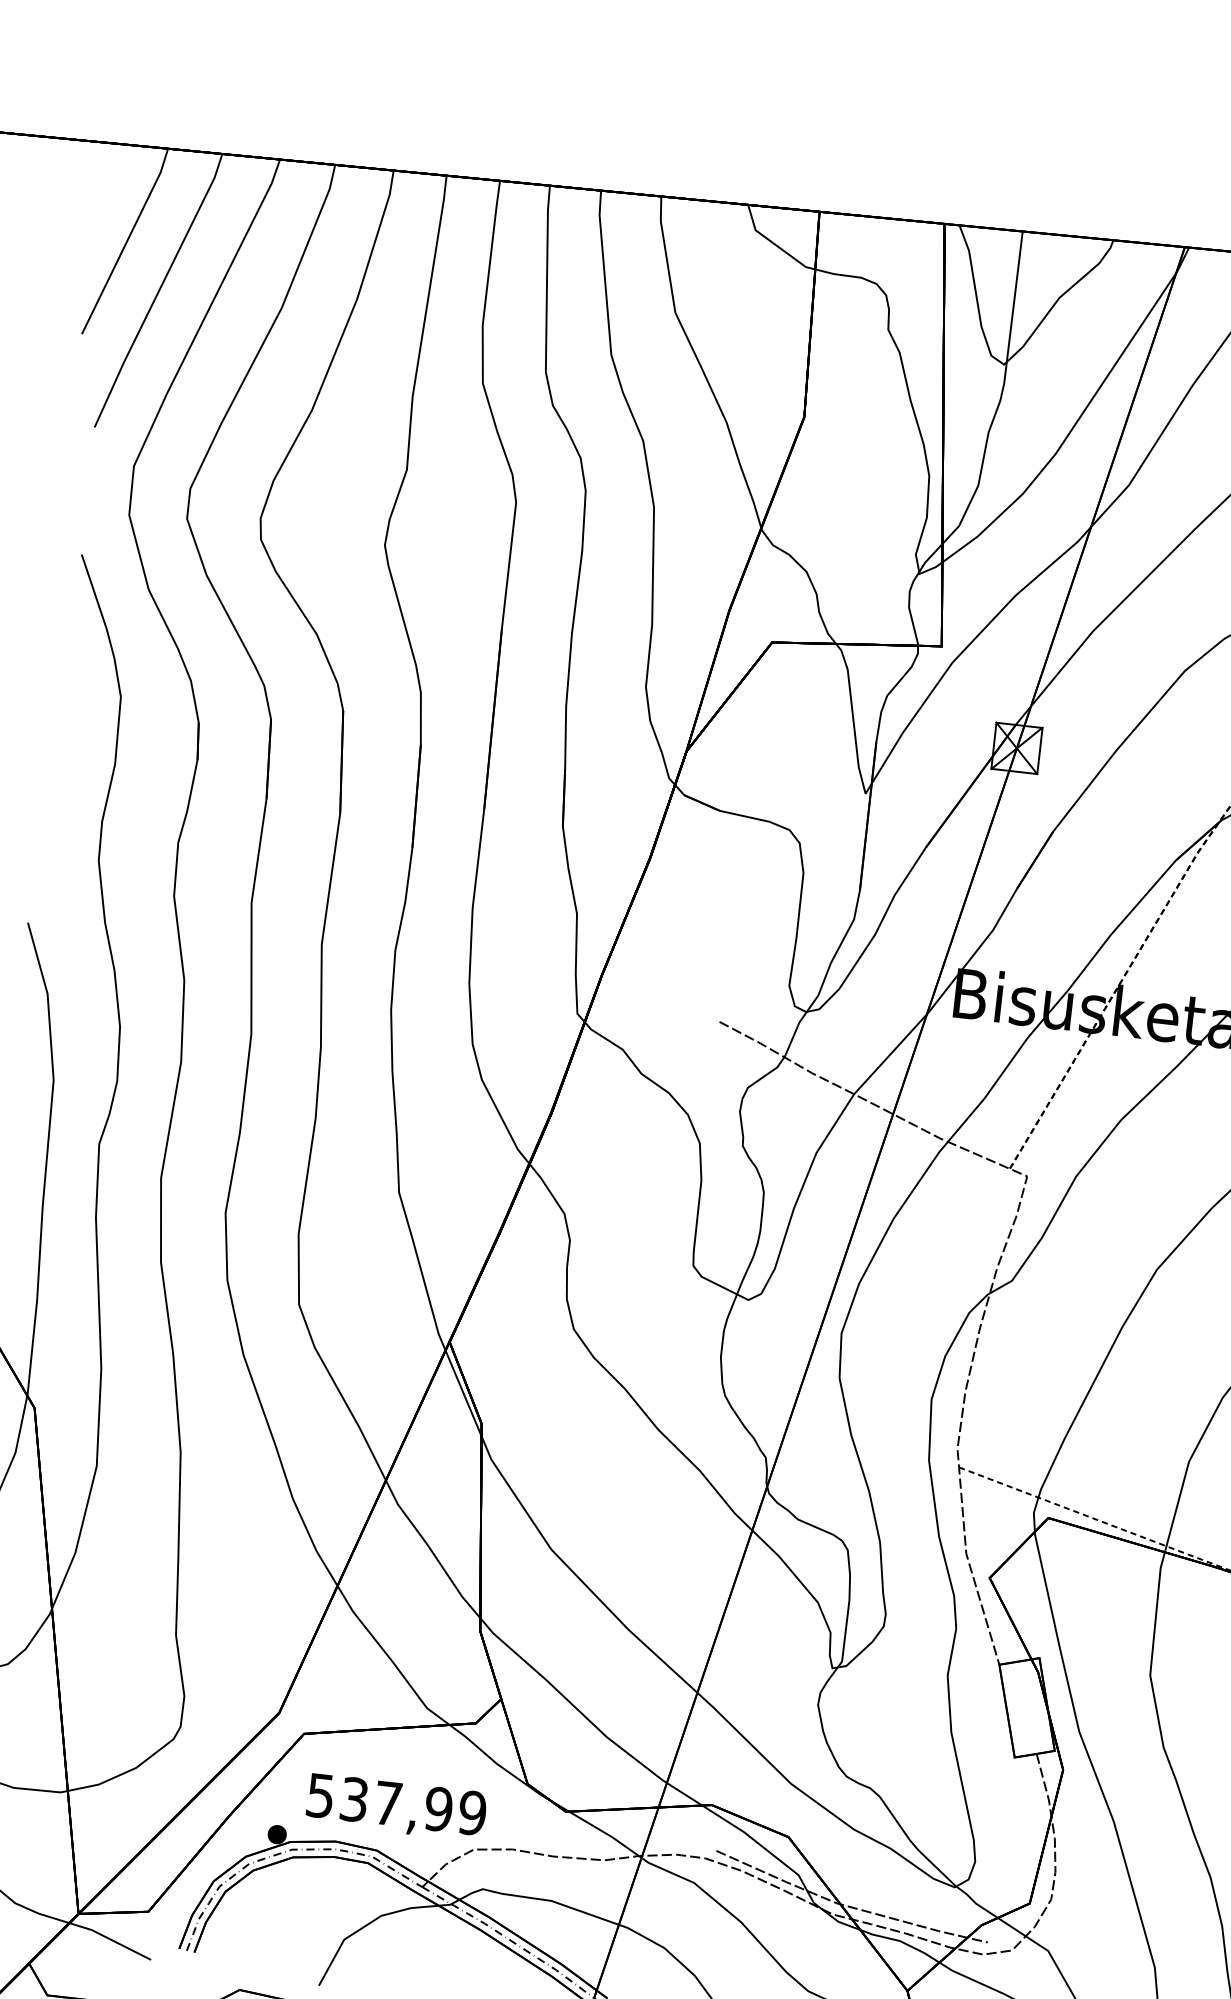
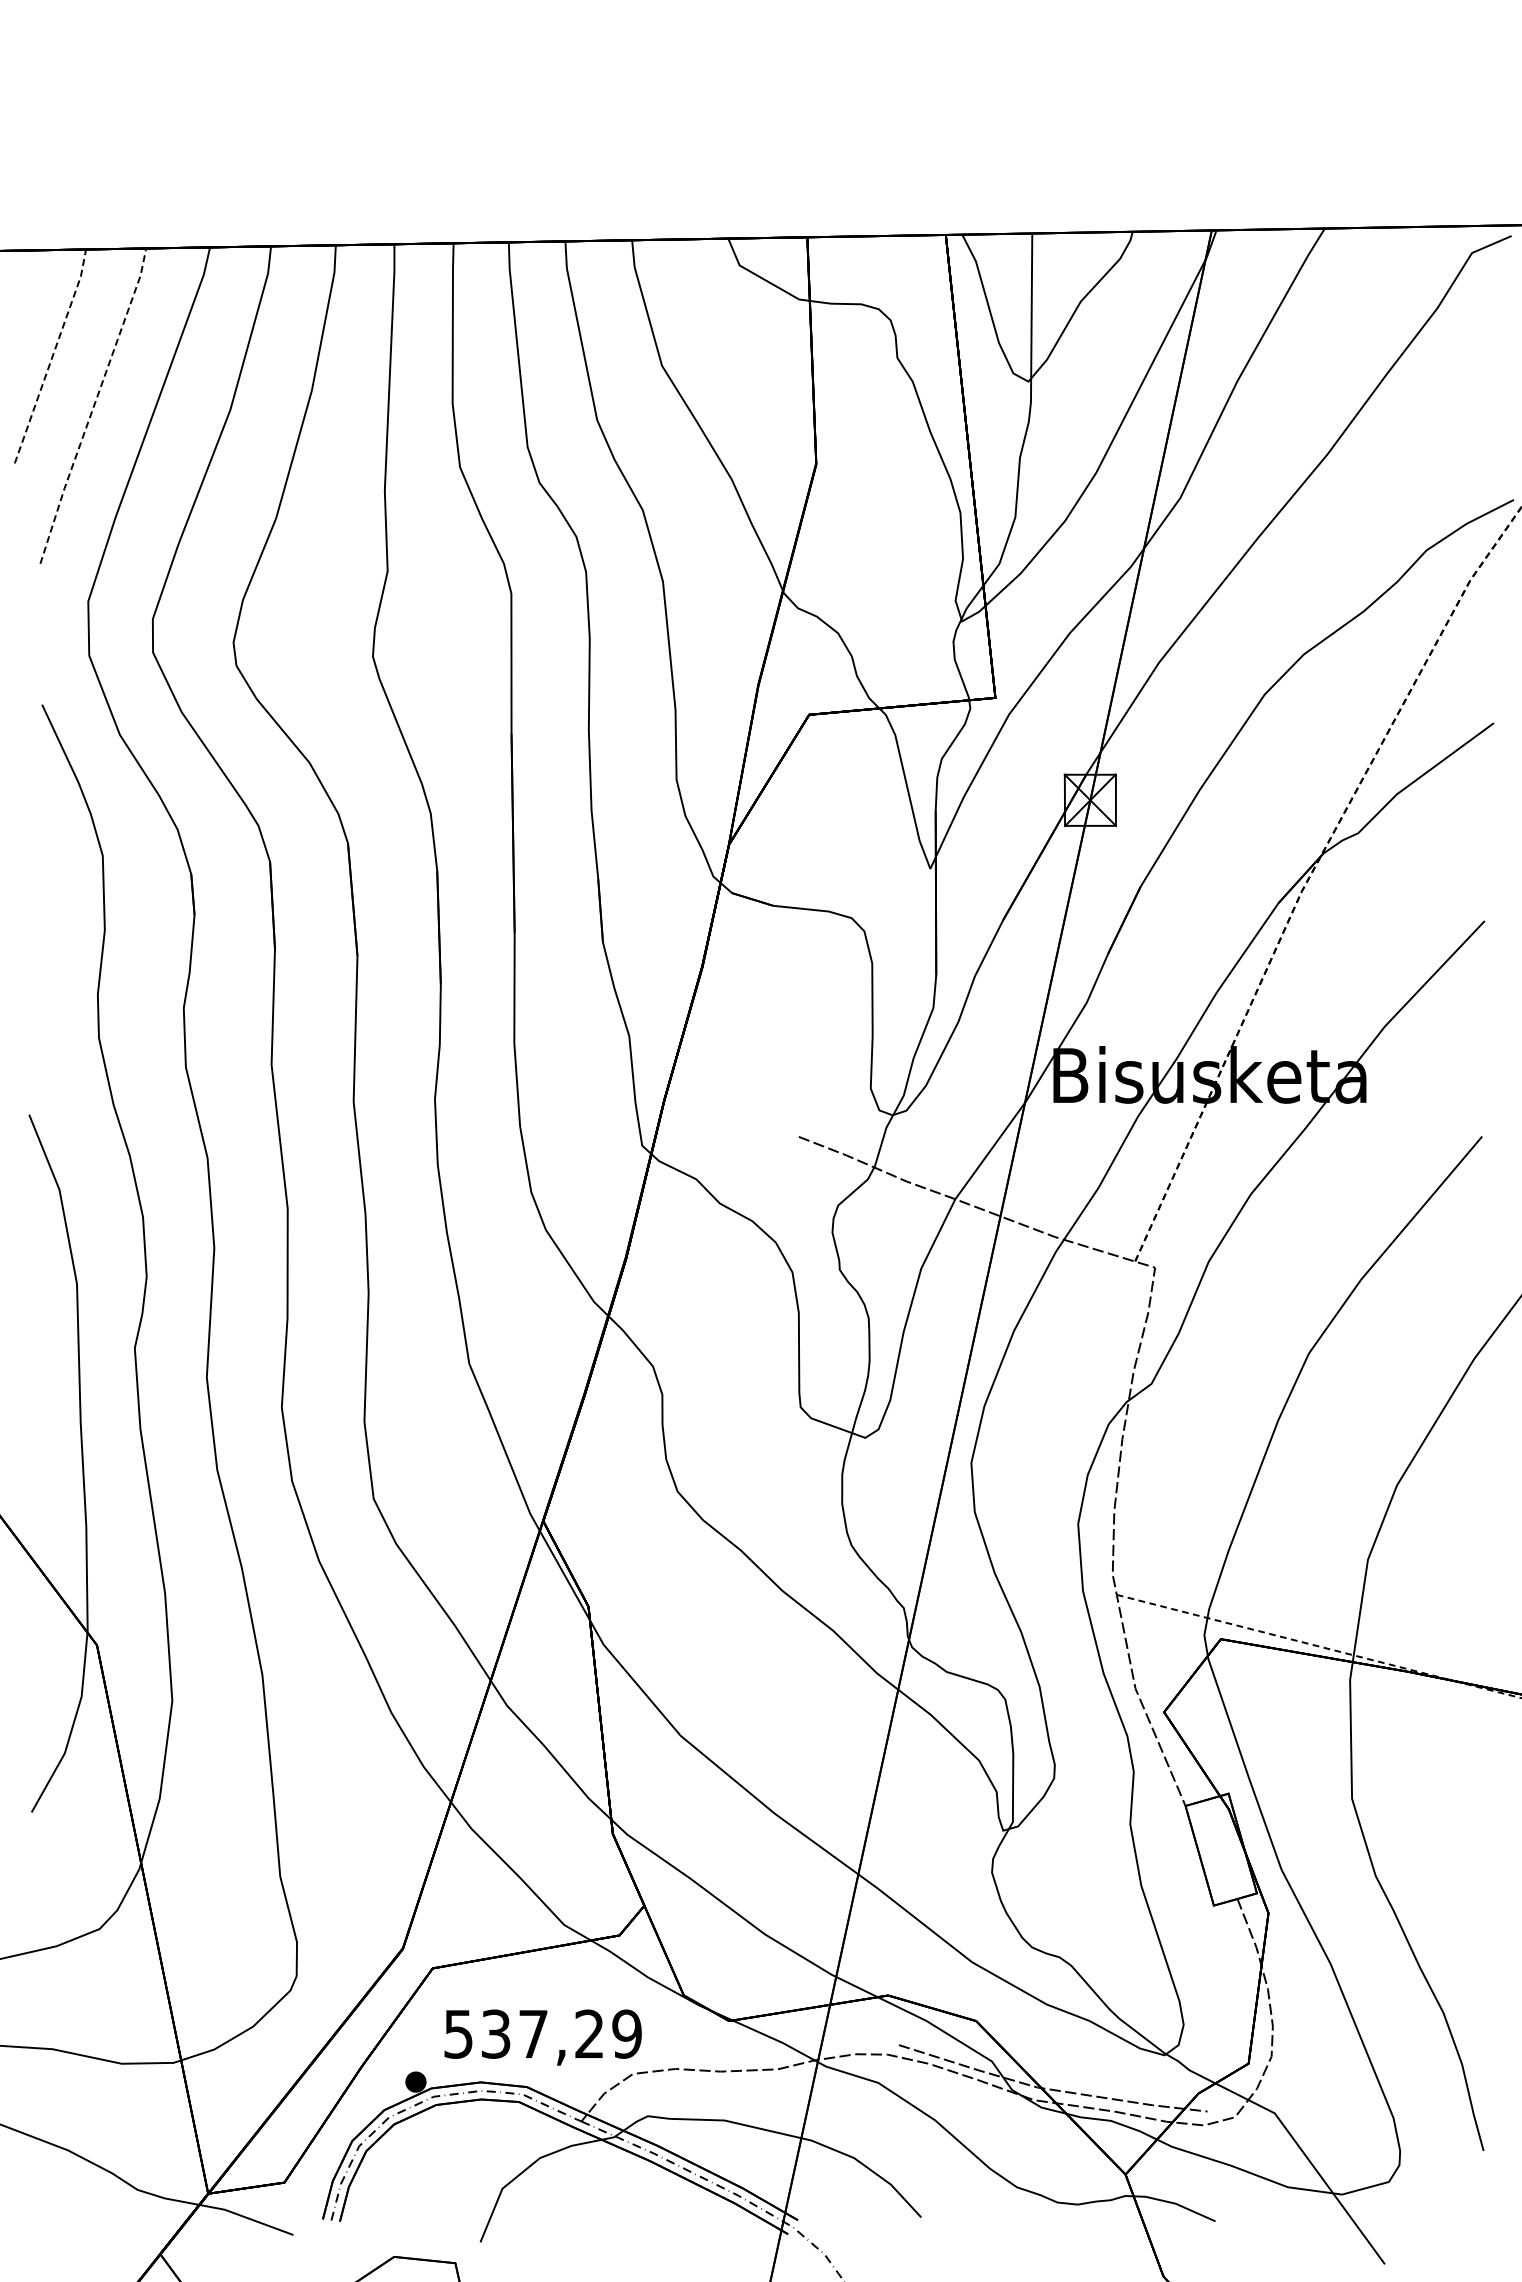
line: (126, 241) -> (52, 356), solid -> dashed
line: (159, 291) -> (94, 406), solid -> dashed
text: (438, 1808) -> (589, 2033), 537,99 -> 537,29

